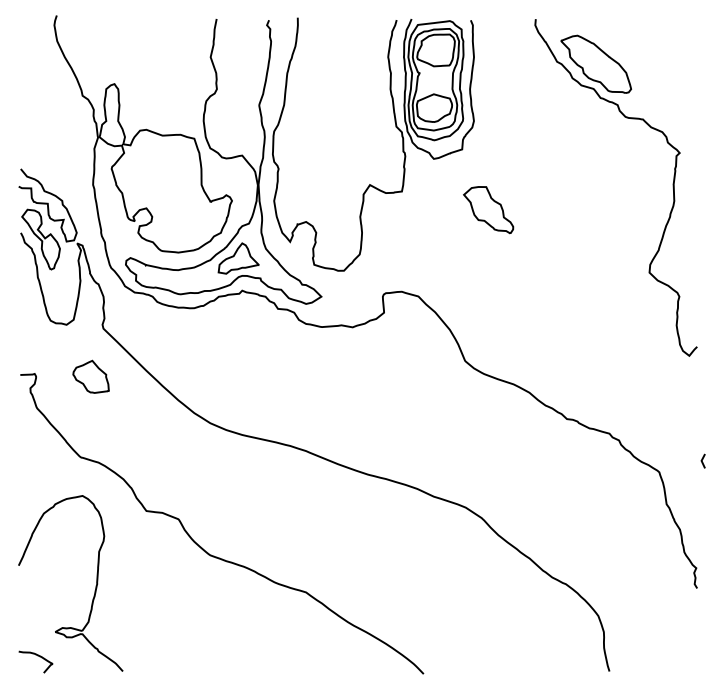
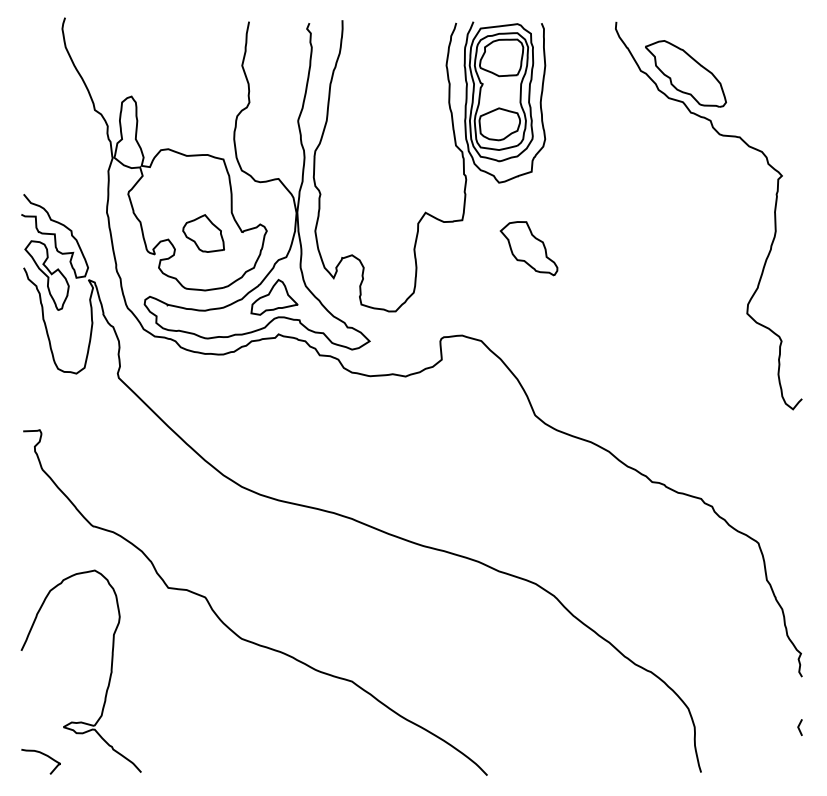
part: (488, 210) -> (528, 248), moved
part: (90, 376) -> (203, 233), moved
line: (702, 461) -> (799, 727), moved

